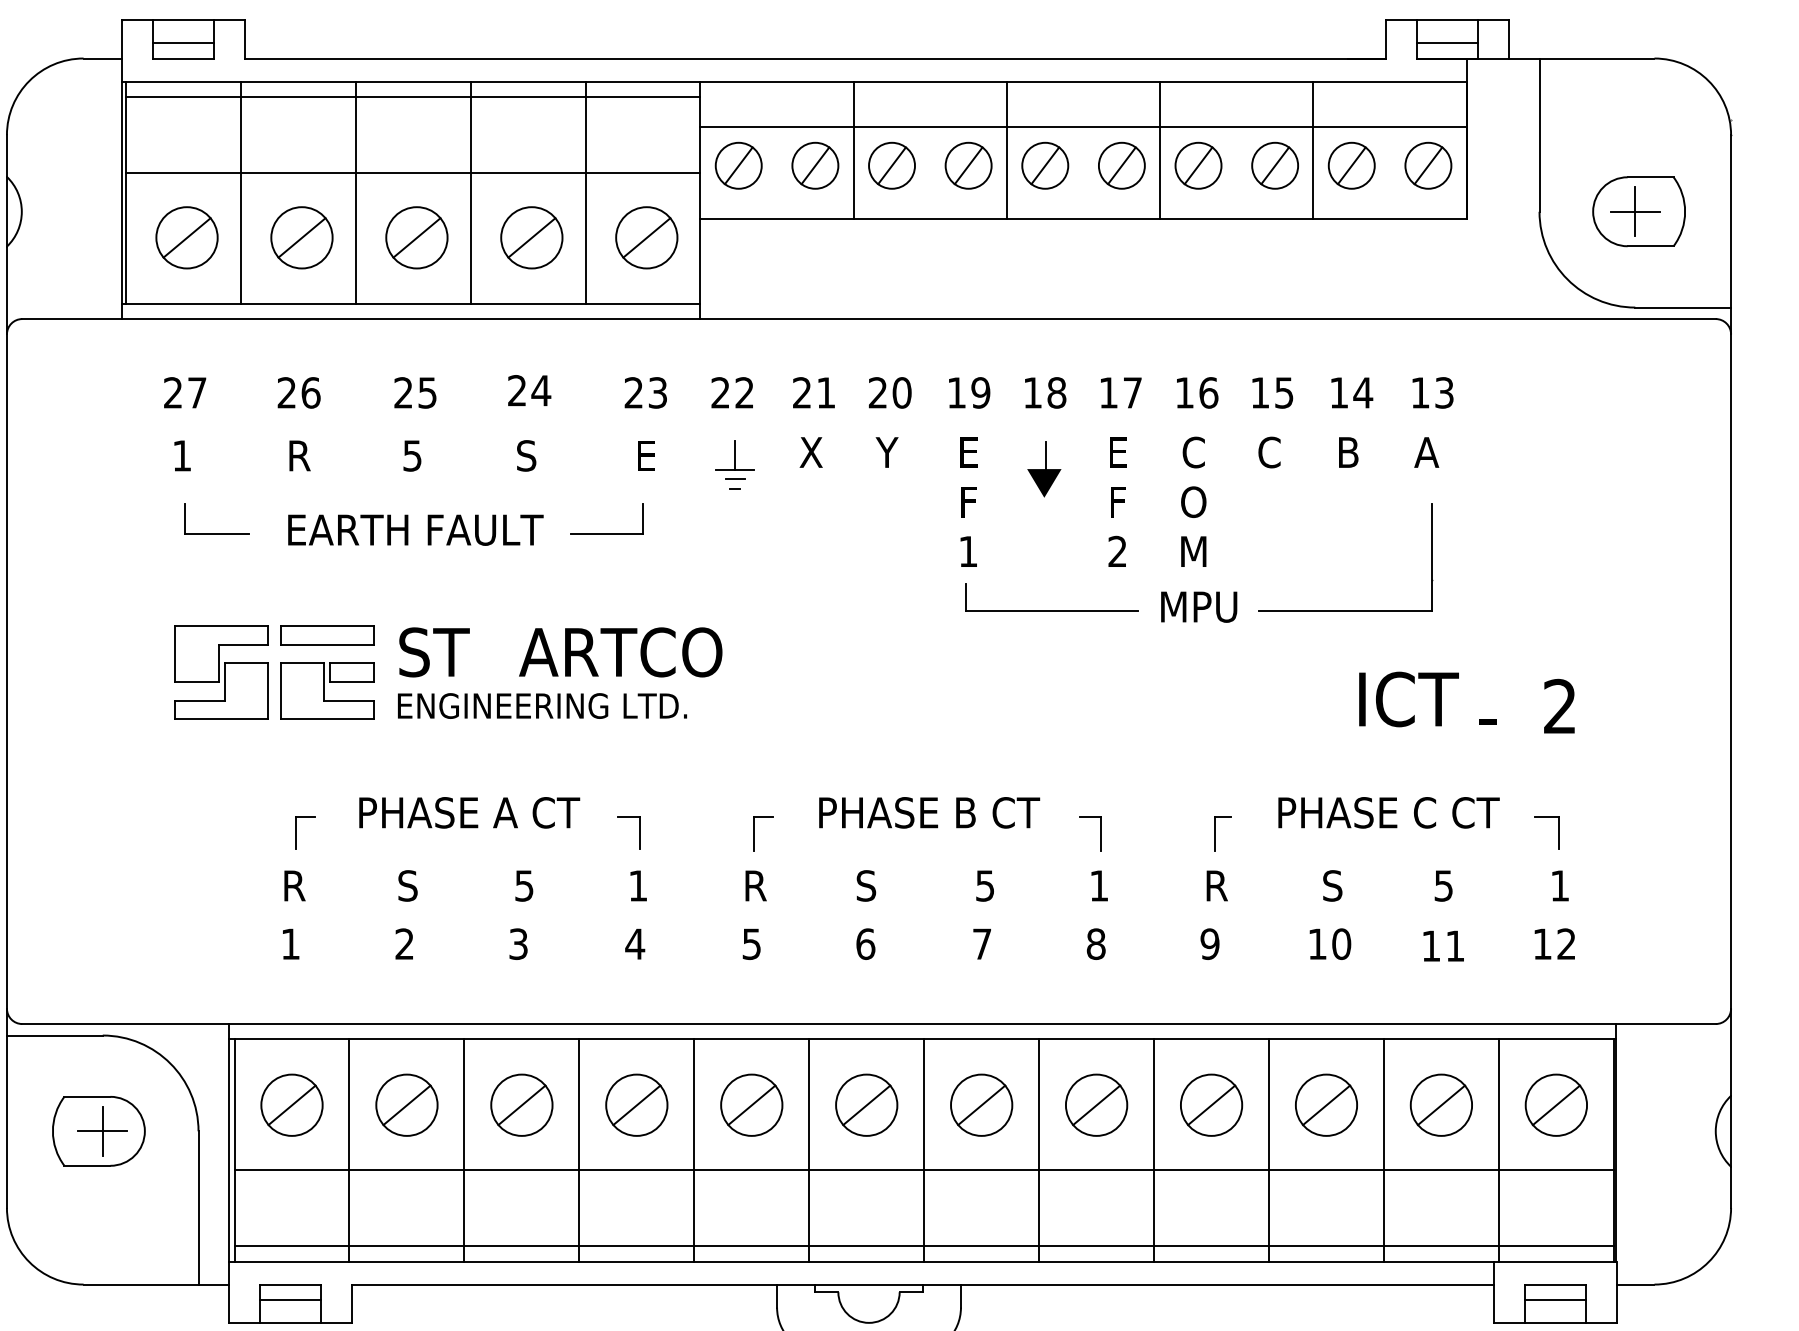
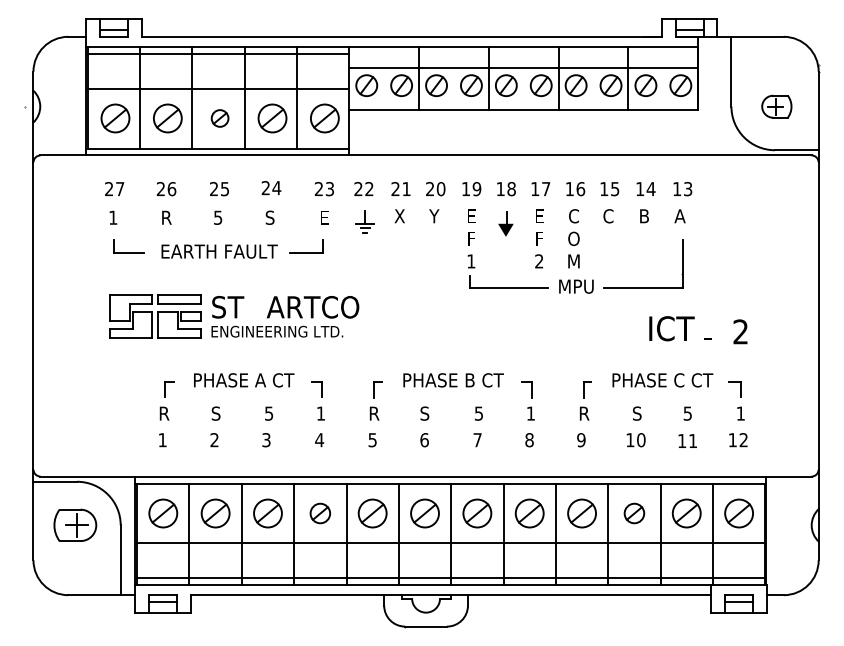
part: (1638, 211) -> (776, 106), size x0.7
part: (415, 237) -> (219, 118), size x0.6
part: (637, 1105) -> (320, 513), size x0.7
part: (1326, 1105) -> (634, 513), size x0.7

